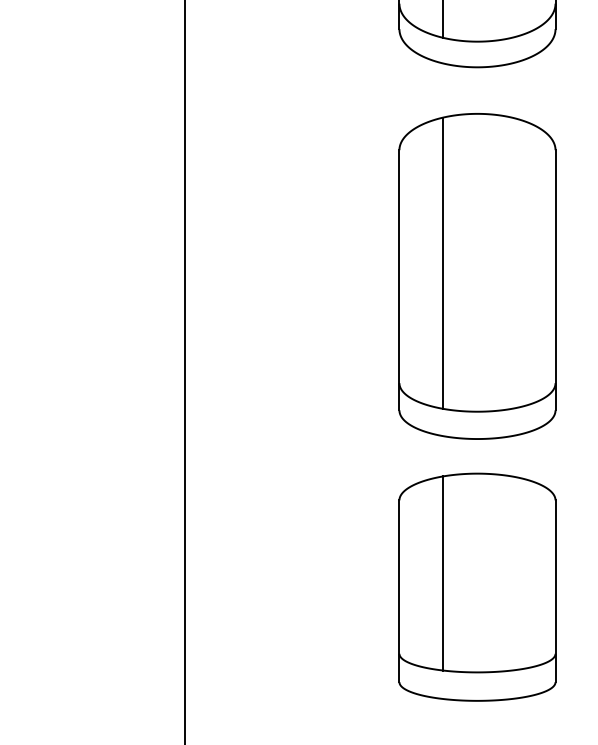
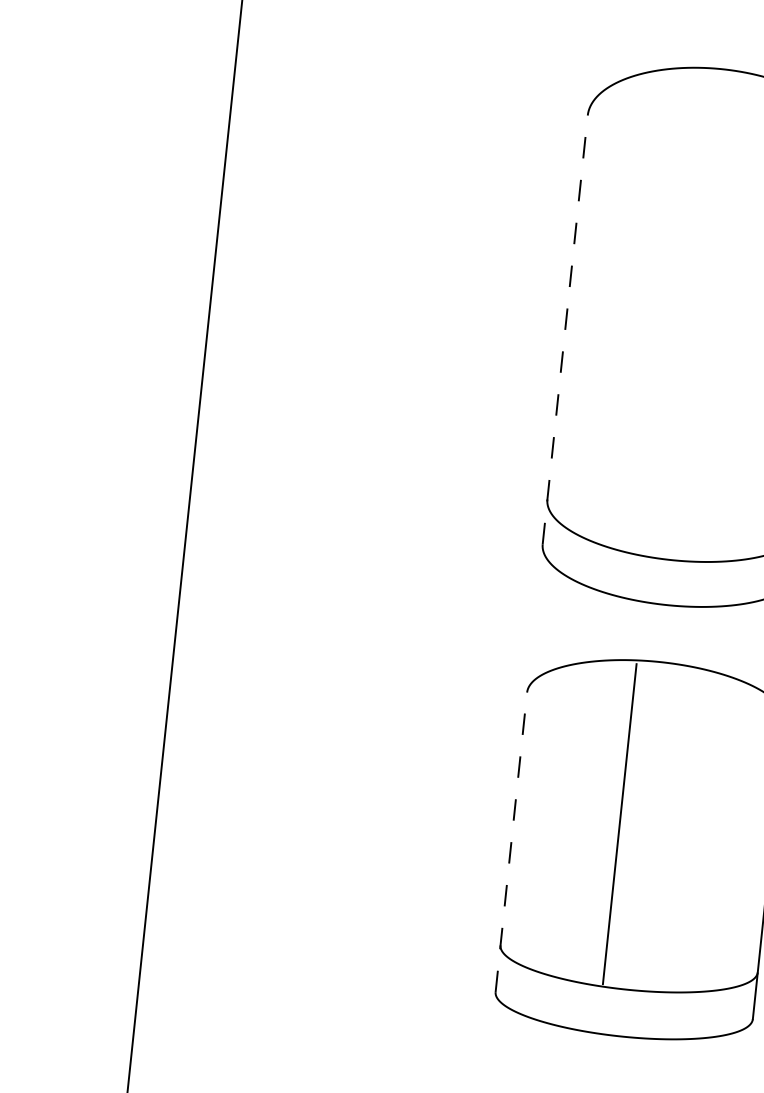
line: (443, 262) -> (640, 308), removed
line: (399, 279) -> (565, 328), solid -> dashed
line: (443, 573) -> (620, 824), moved
line: (399, 591) -> (511, 842), solid -> dashed

